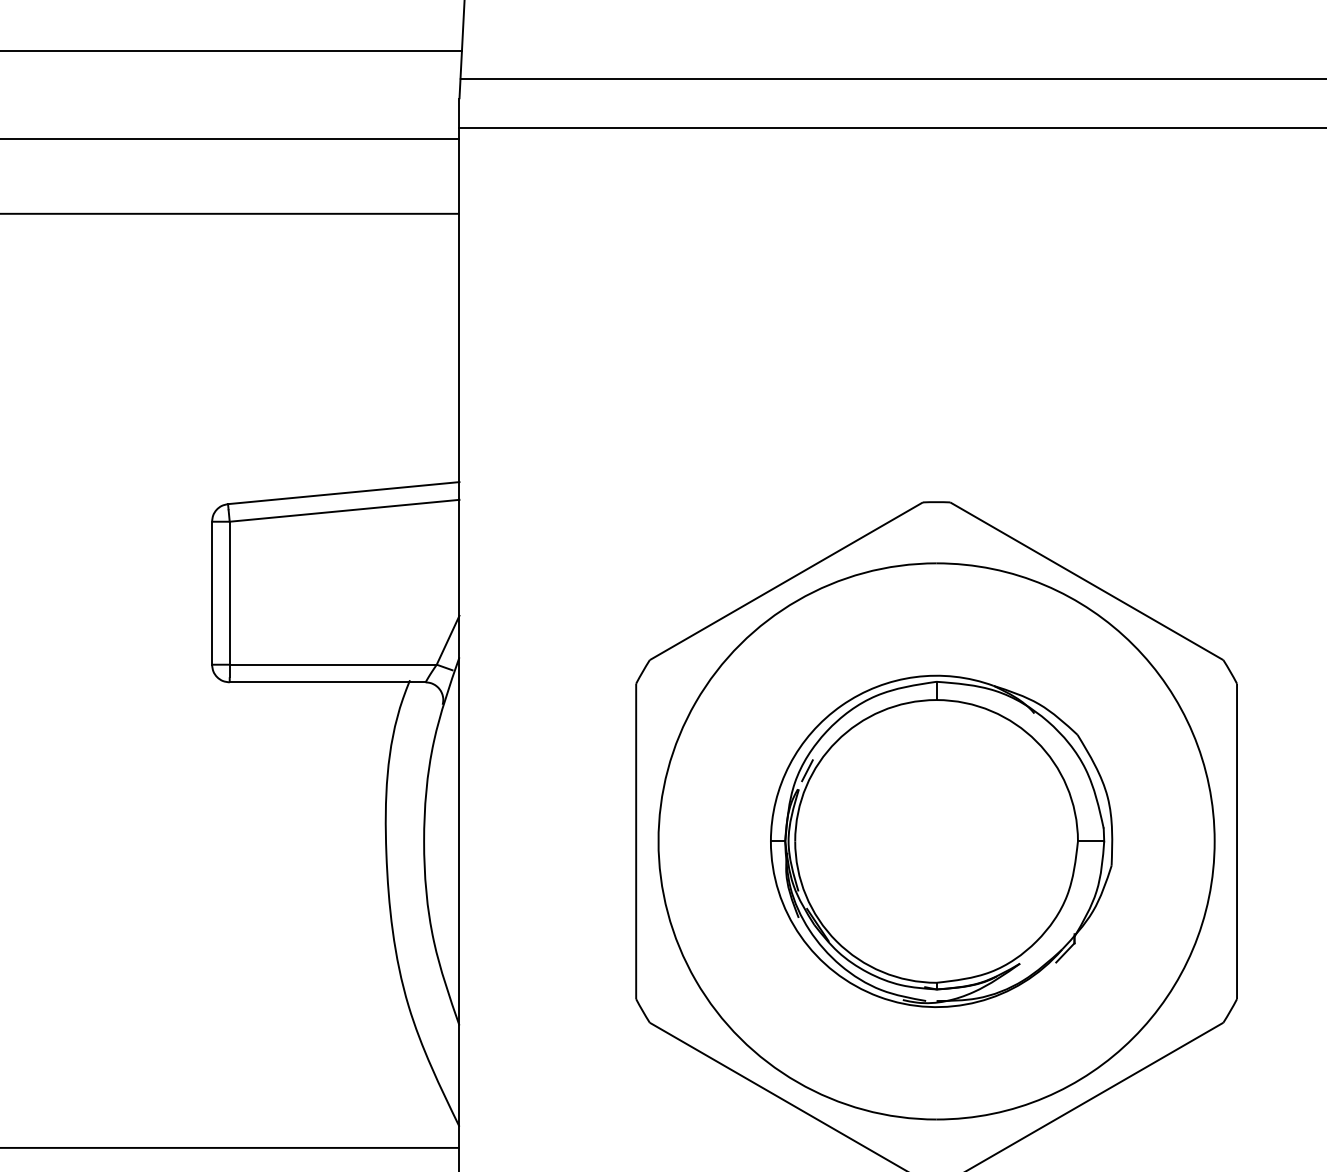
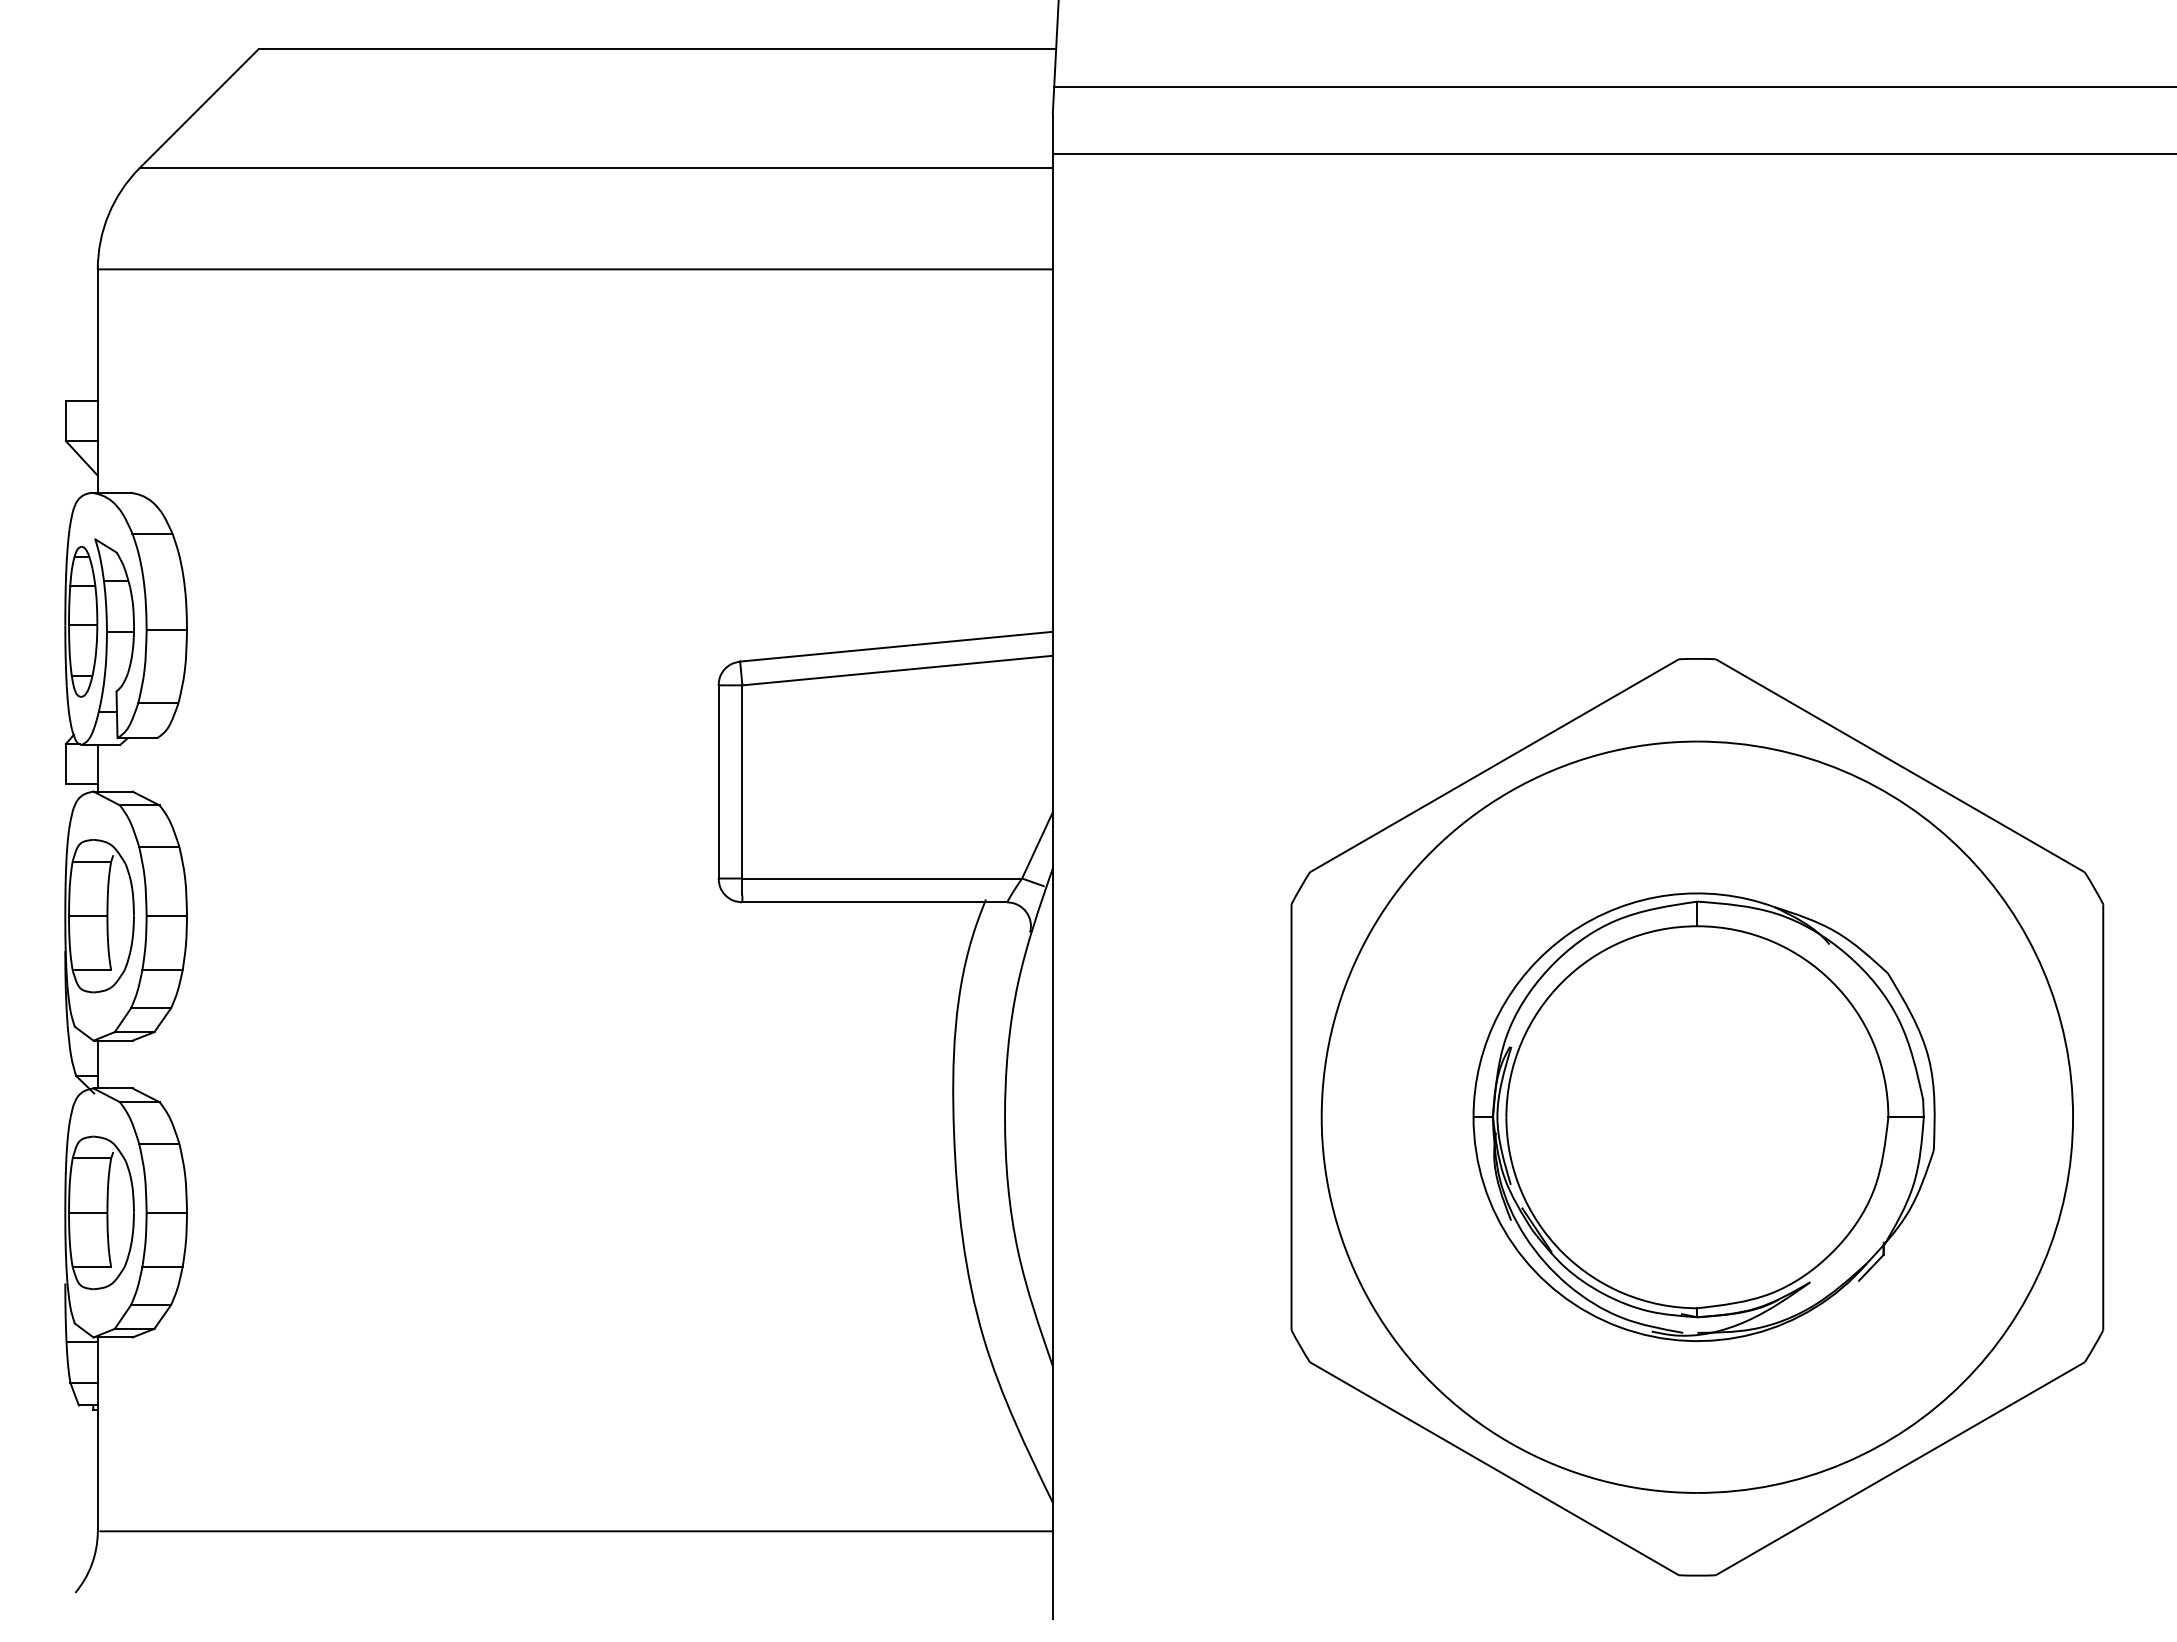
line: (807, 770) -> (1522, 1021), removed

